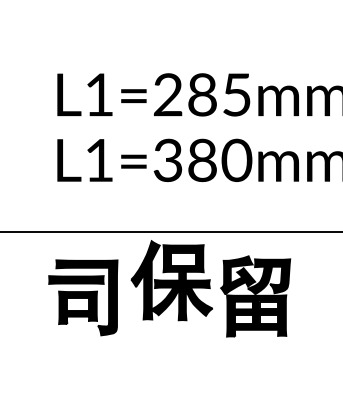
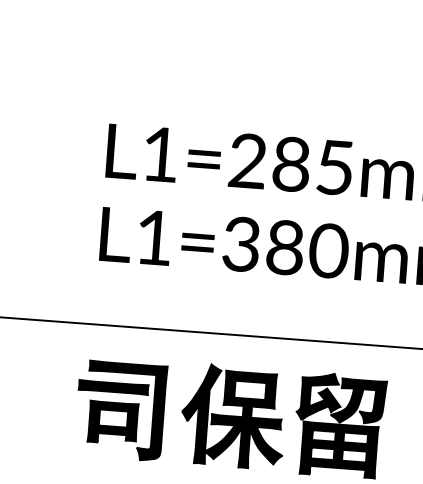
part: (171, 280) -> (232, 416), moved

